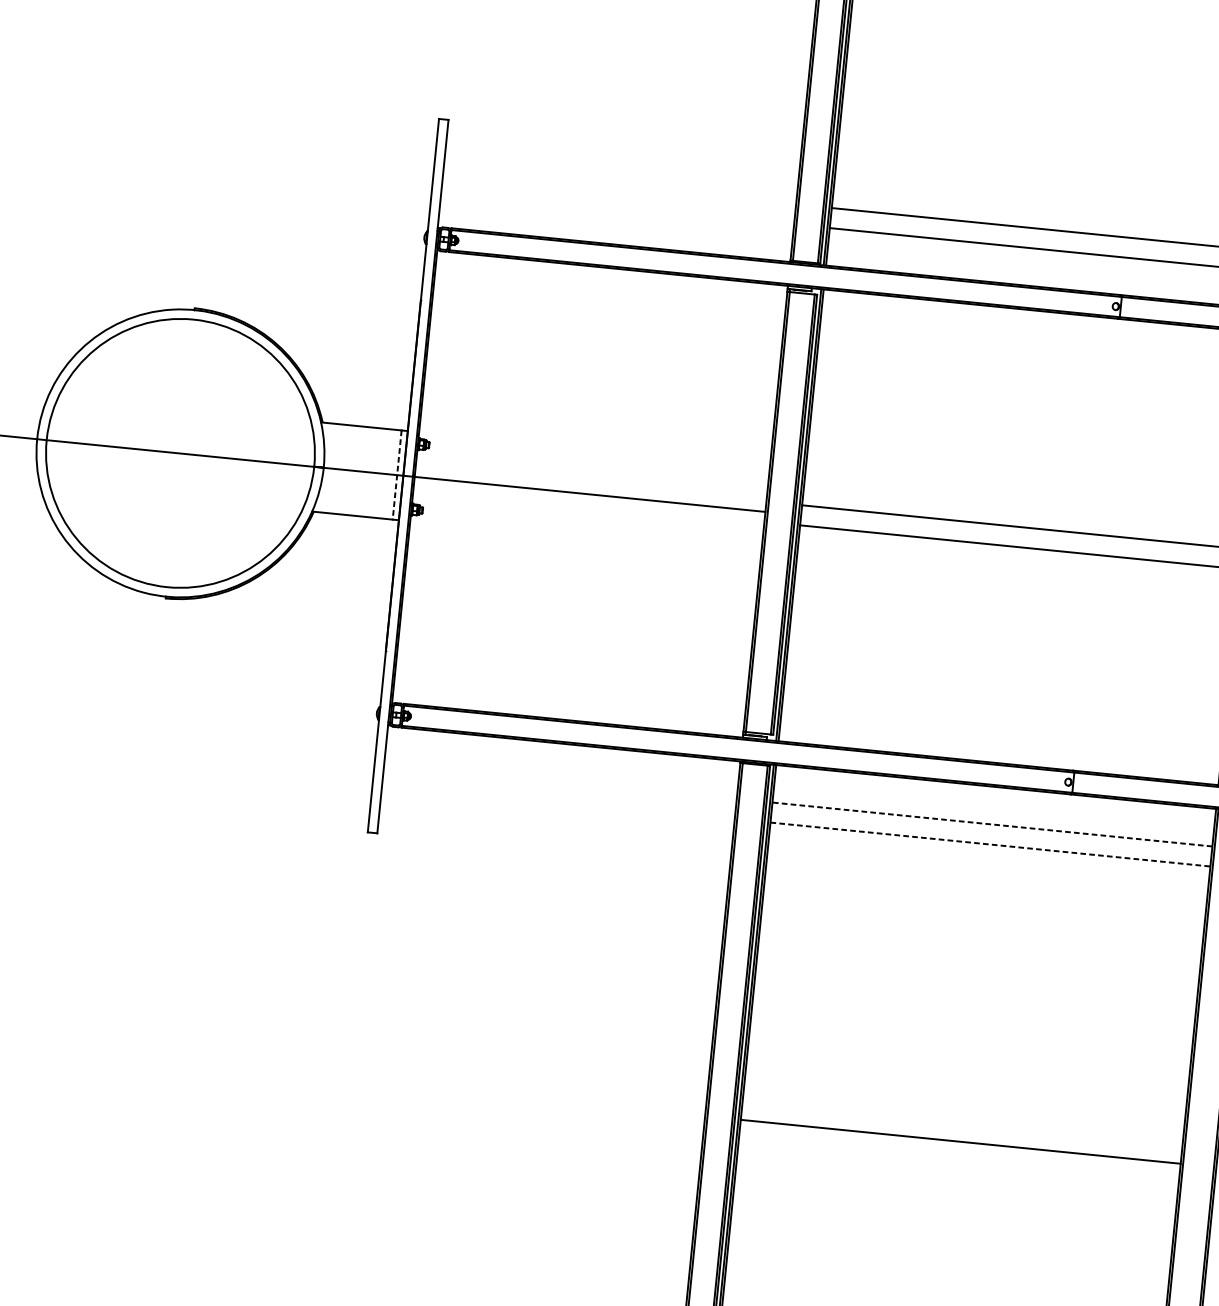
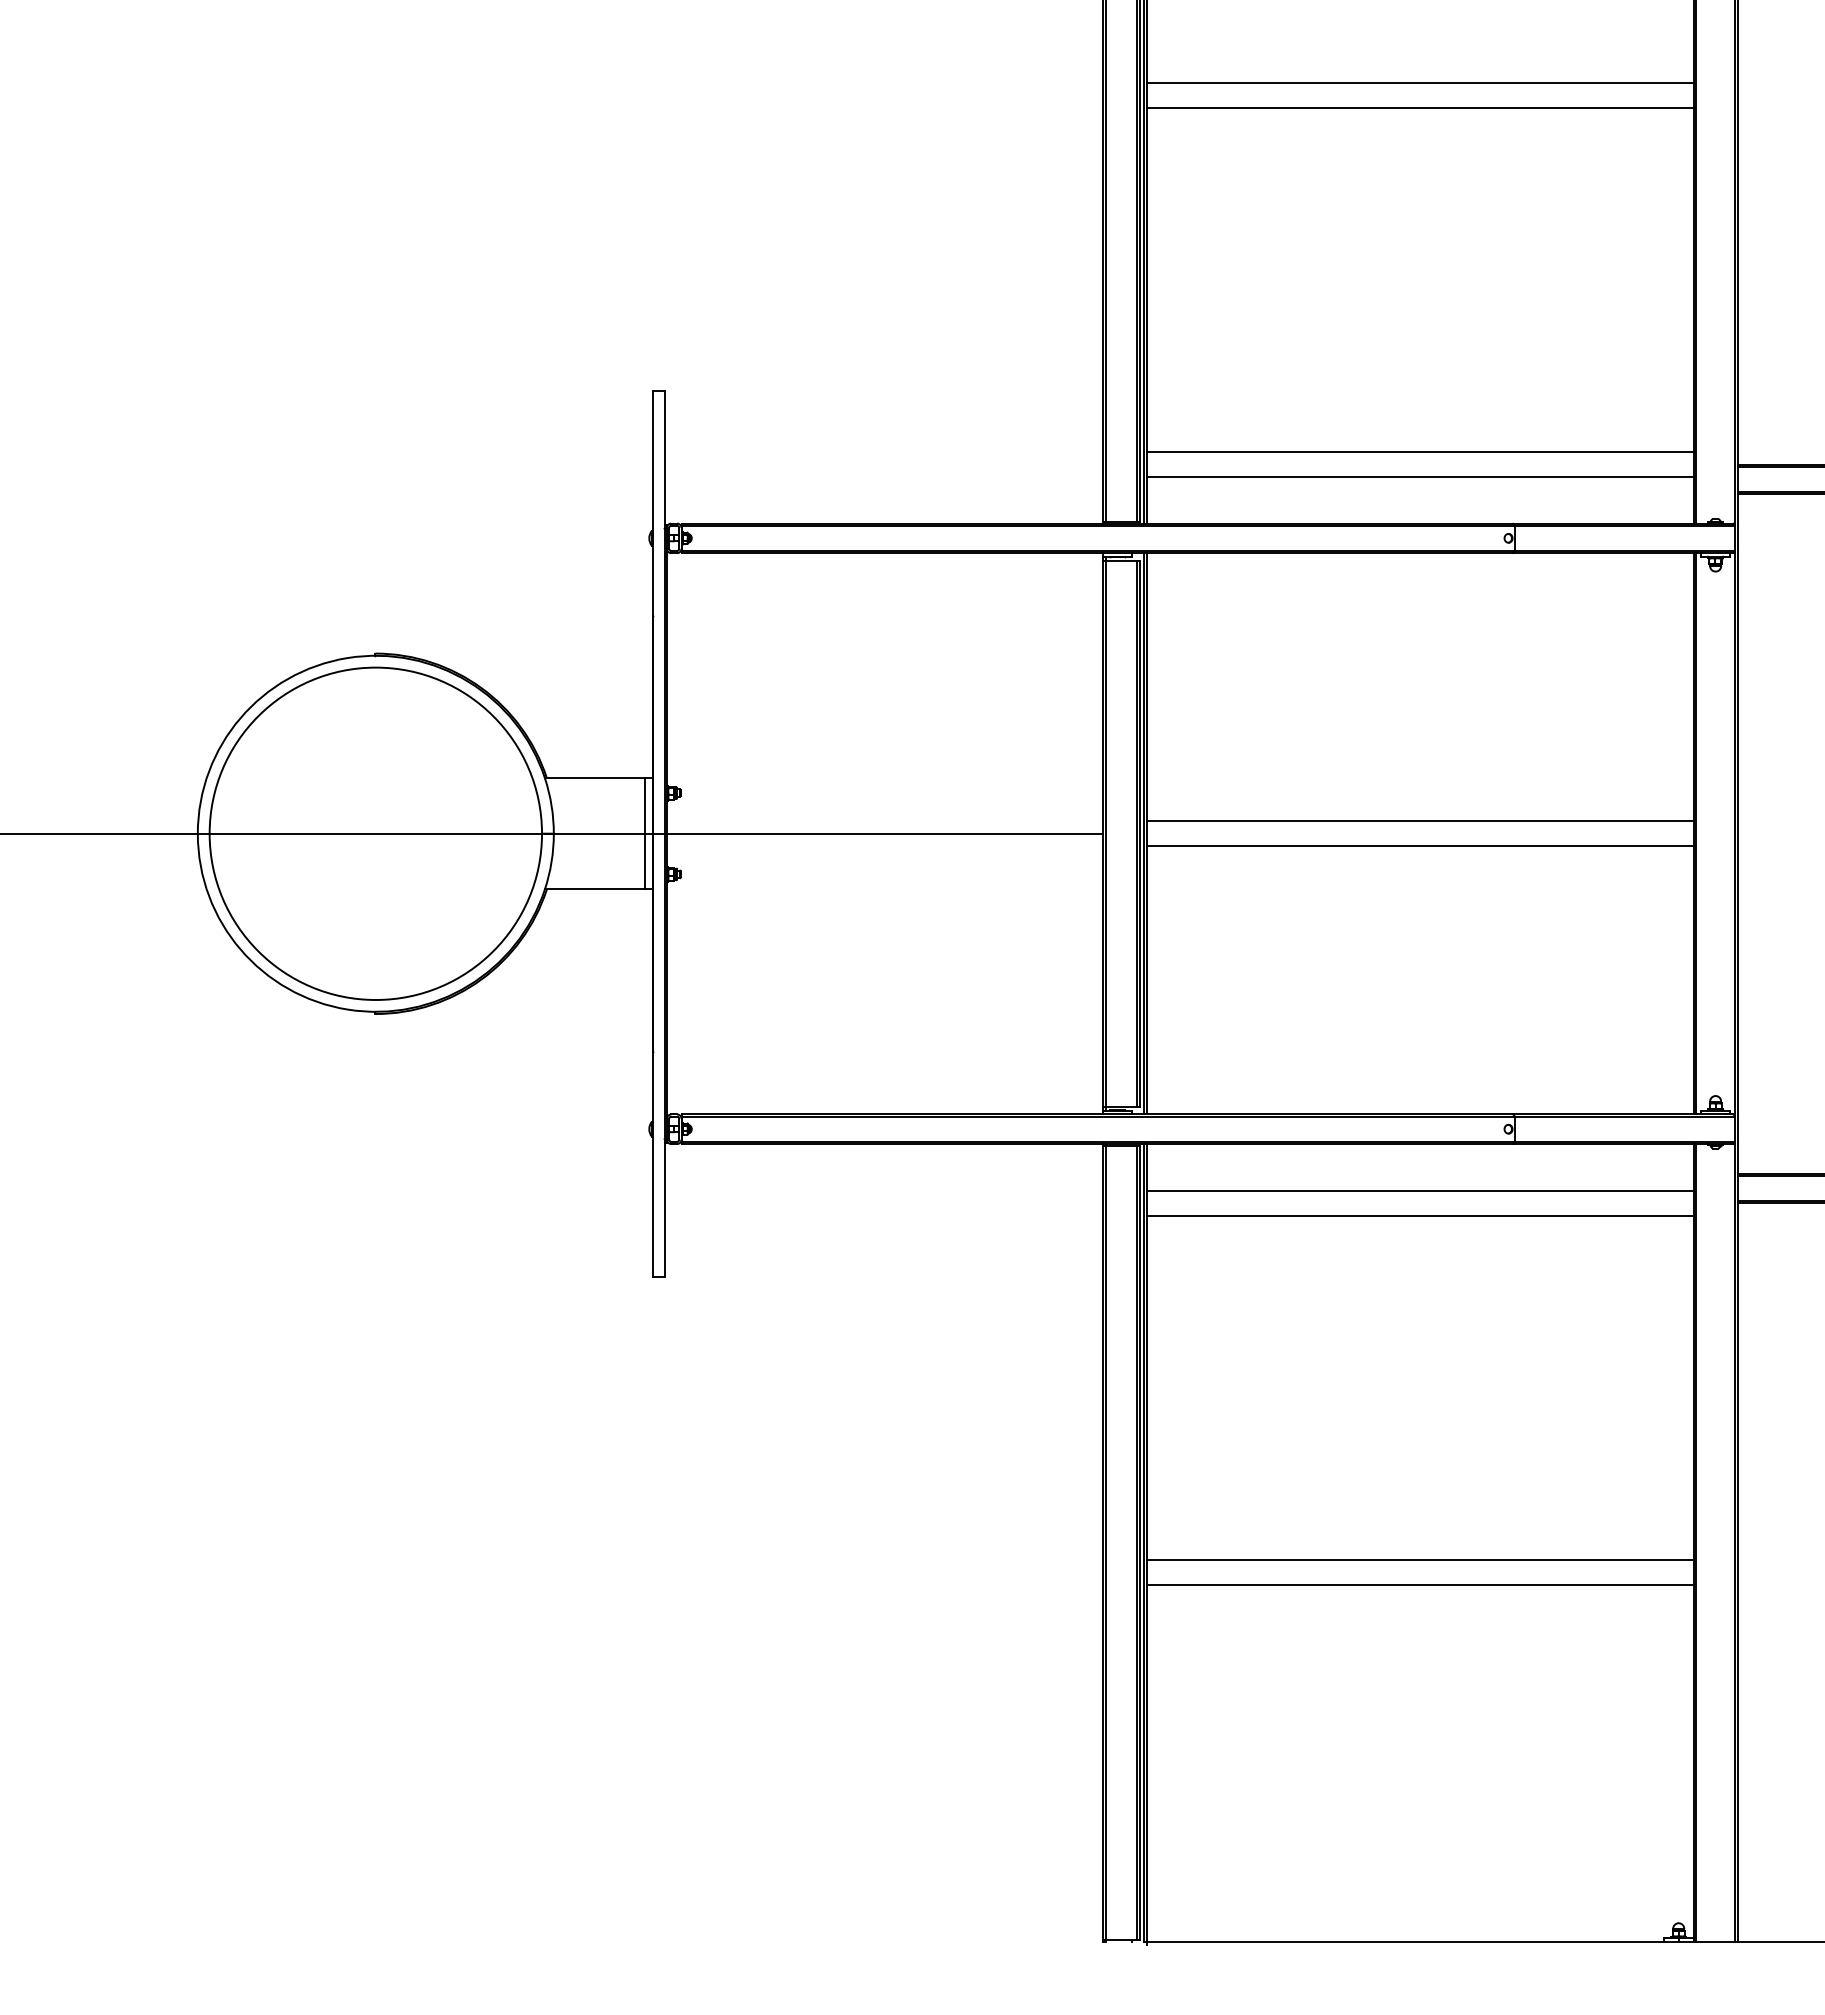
line: (397, 475) -> (645, 834), dashed -> solid
line: (991, 824) -> (1419, 1190), dashed -> solid
line: (990, 844) -> (1420, 1215), dashed -> solid
line: (962, 1121) -> (1419, 1559), added

